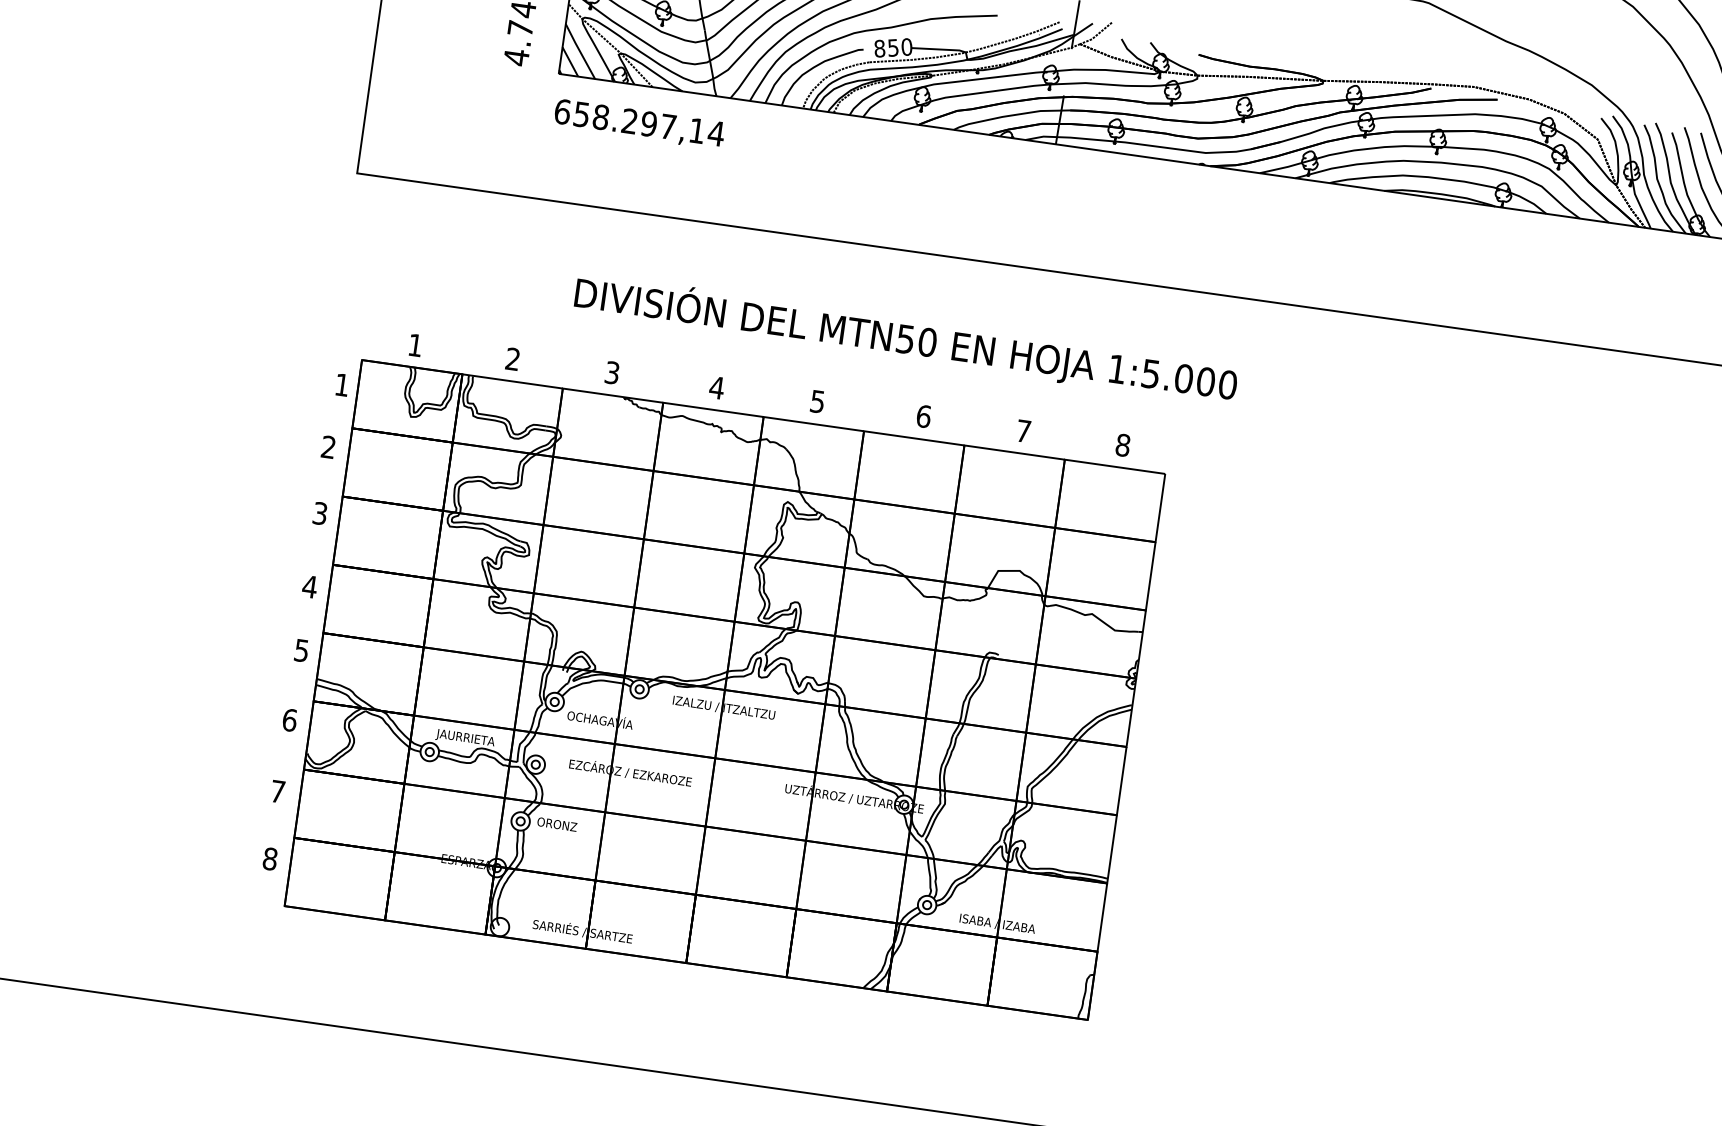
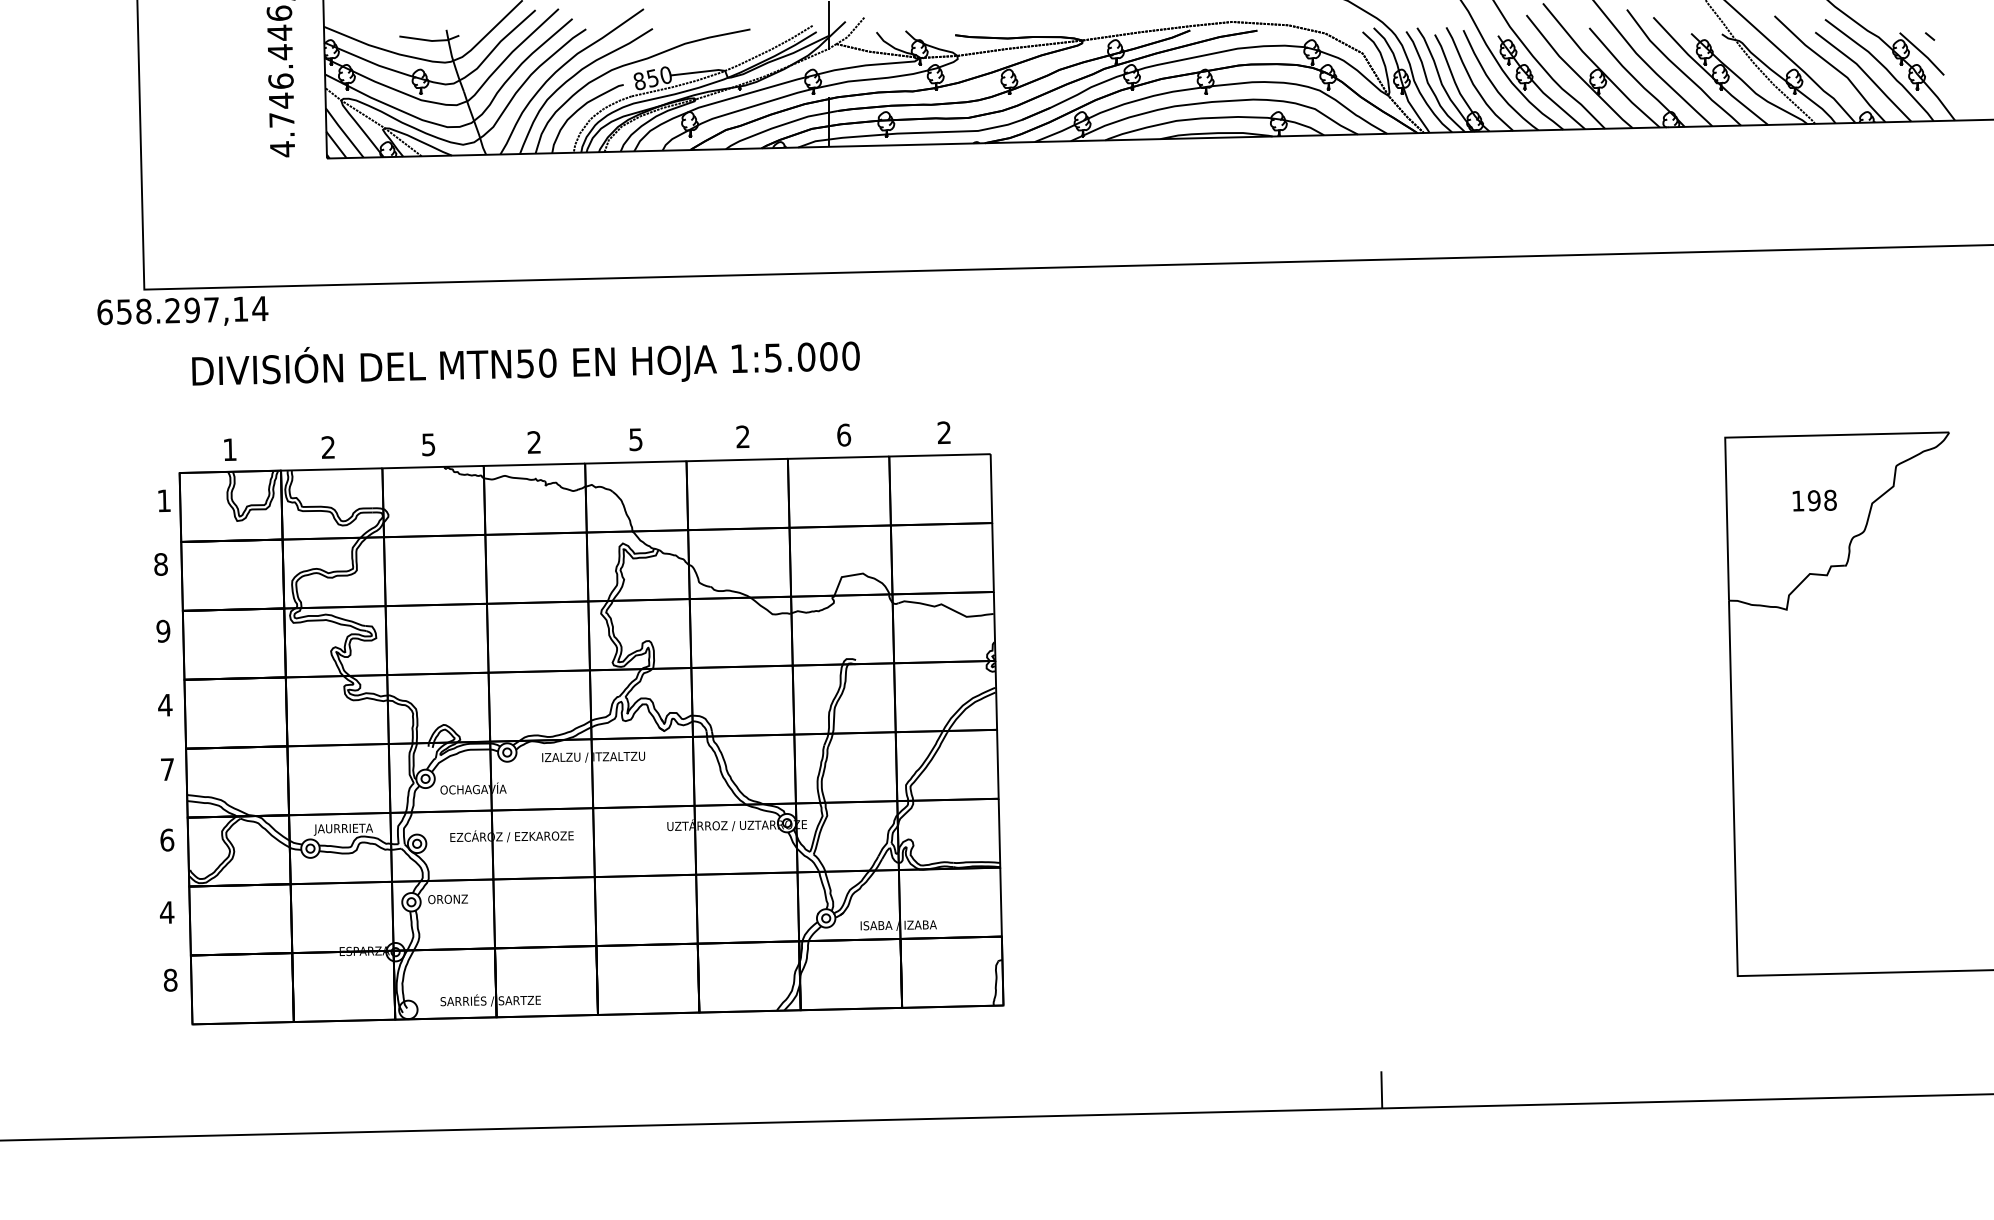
text: (639, 122) -> (182, 310), moved
text: (905, 339) -> (525, 363), moved
text: (612, 372) -> (428, 444), 3 -> 5
text: (717, 387) -> (534, 442), 4 -> 2
text: (924, 416) -> (743, 436), 6 -> 2
text: (1024, 430) -> (844, 434), 7 -> 6
text: (1123, 445) -> (944, 432), 8 -> 2
text: (328, 447) -> (160, 564), 2 -> 8
text: (320, 513) -> (163, 631), 3 -> 9
text: (301, 650) -> (167, 769), 5 -> 7
text: (277, 791) -> (166, 912), 7 -> 4

